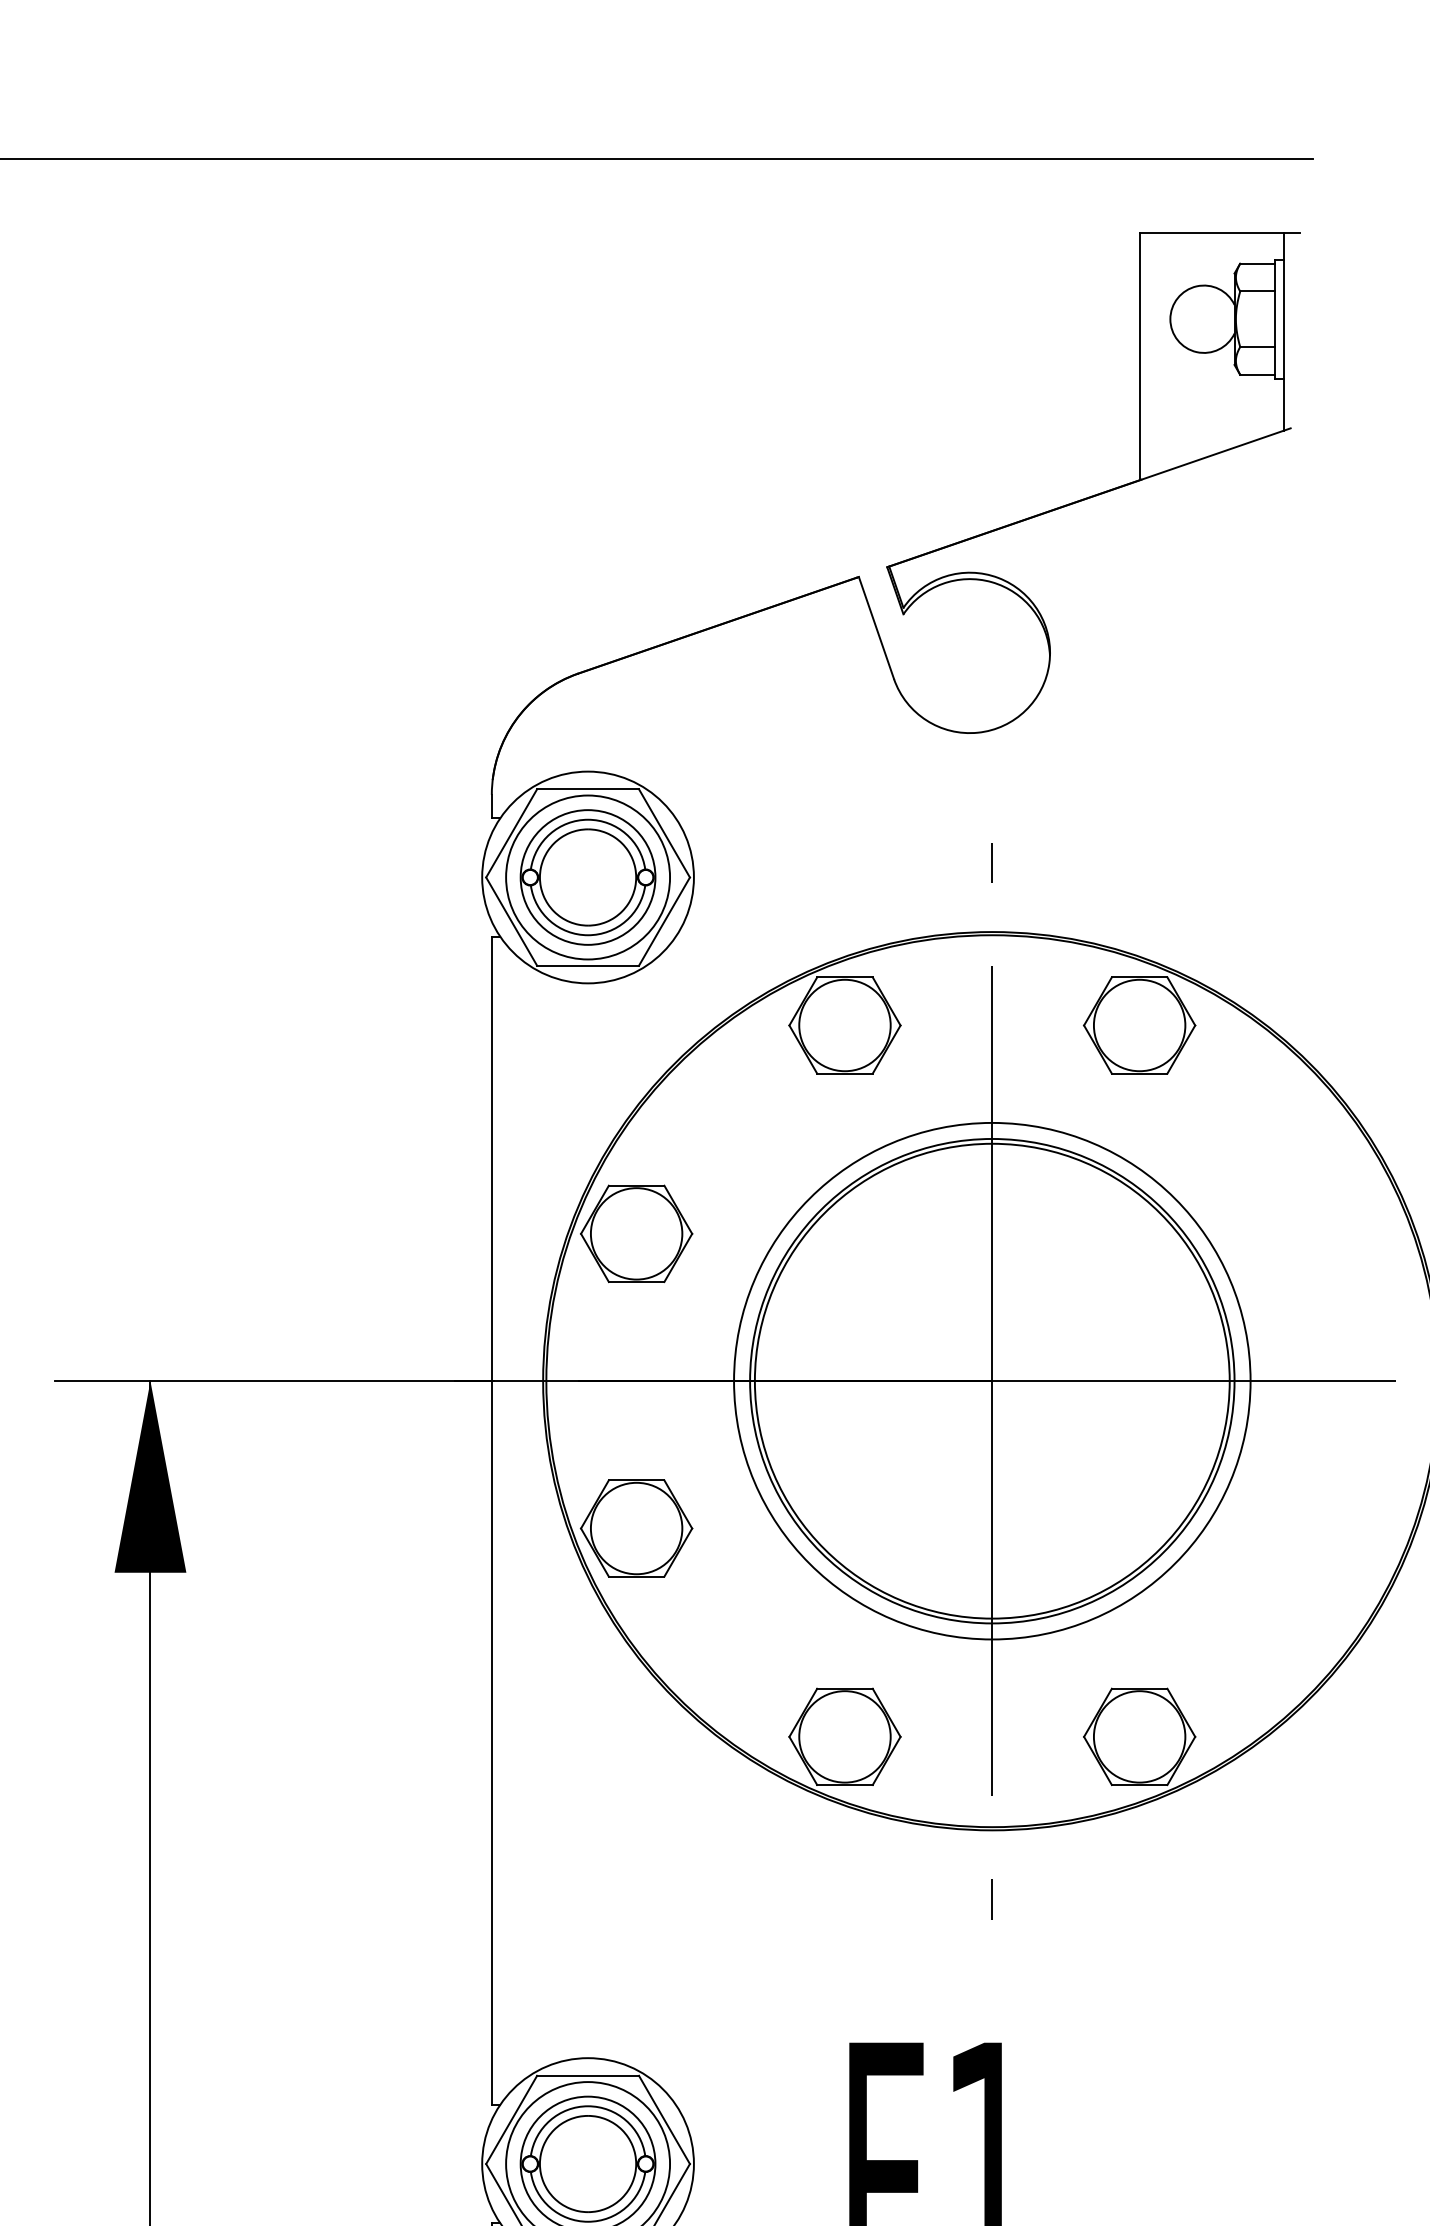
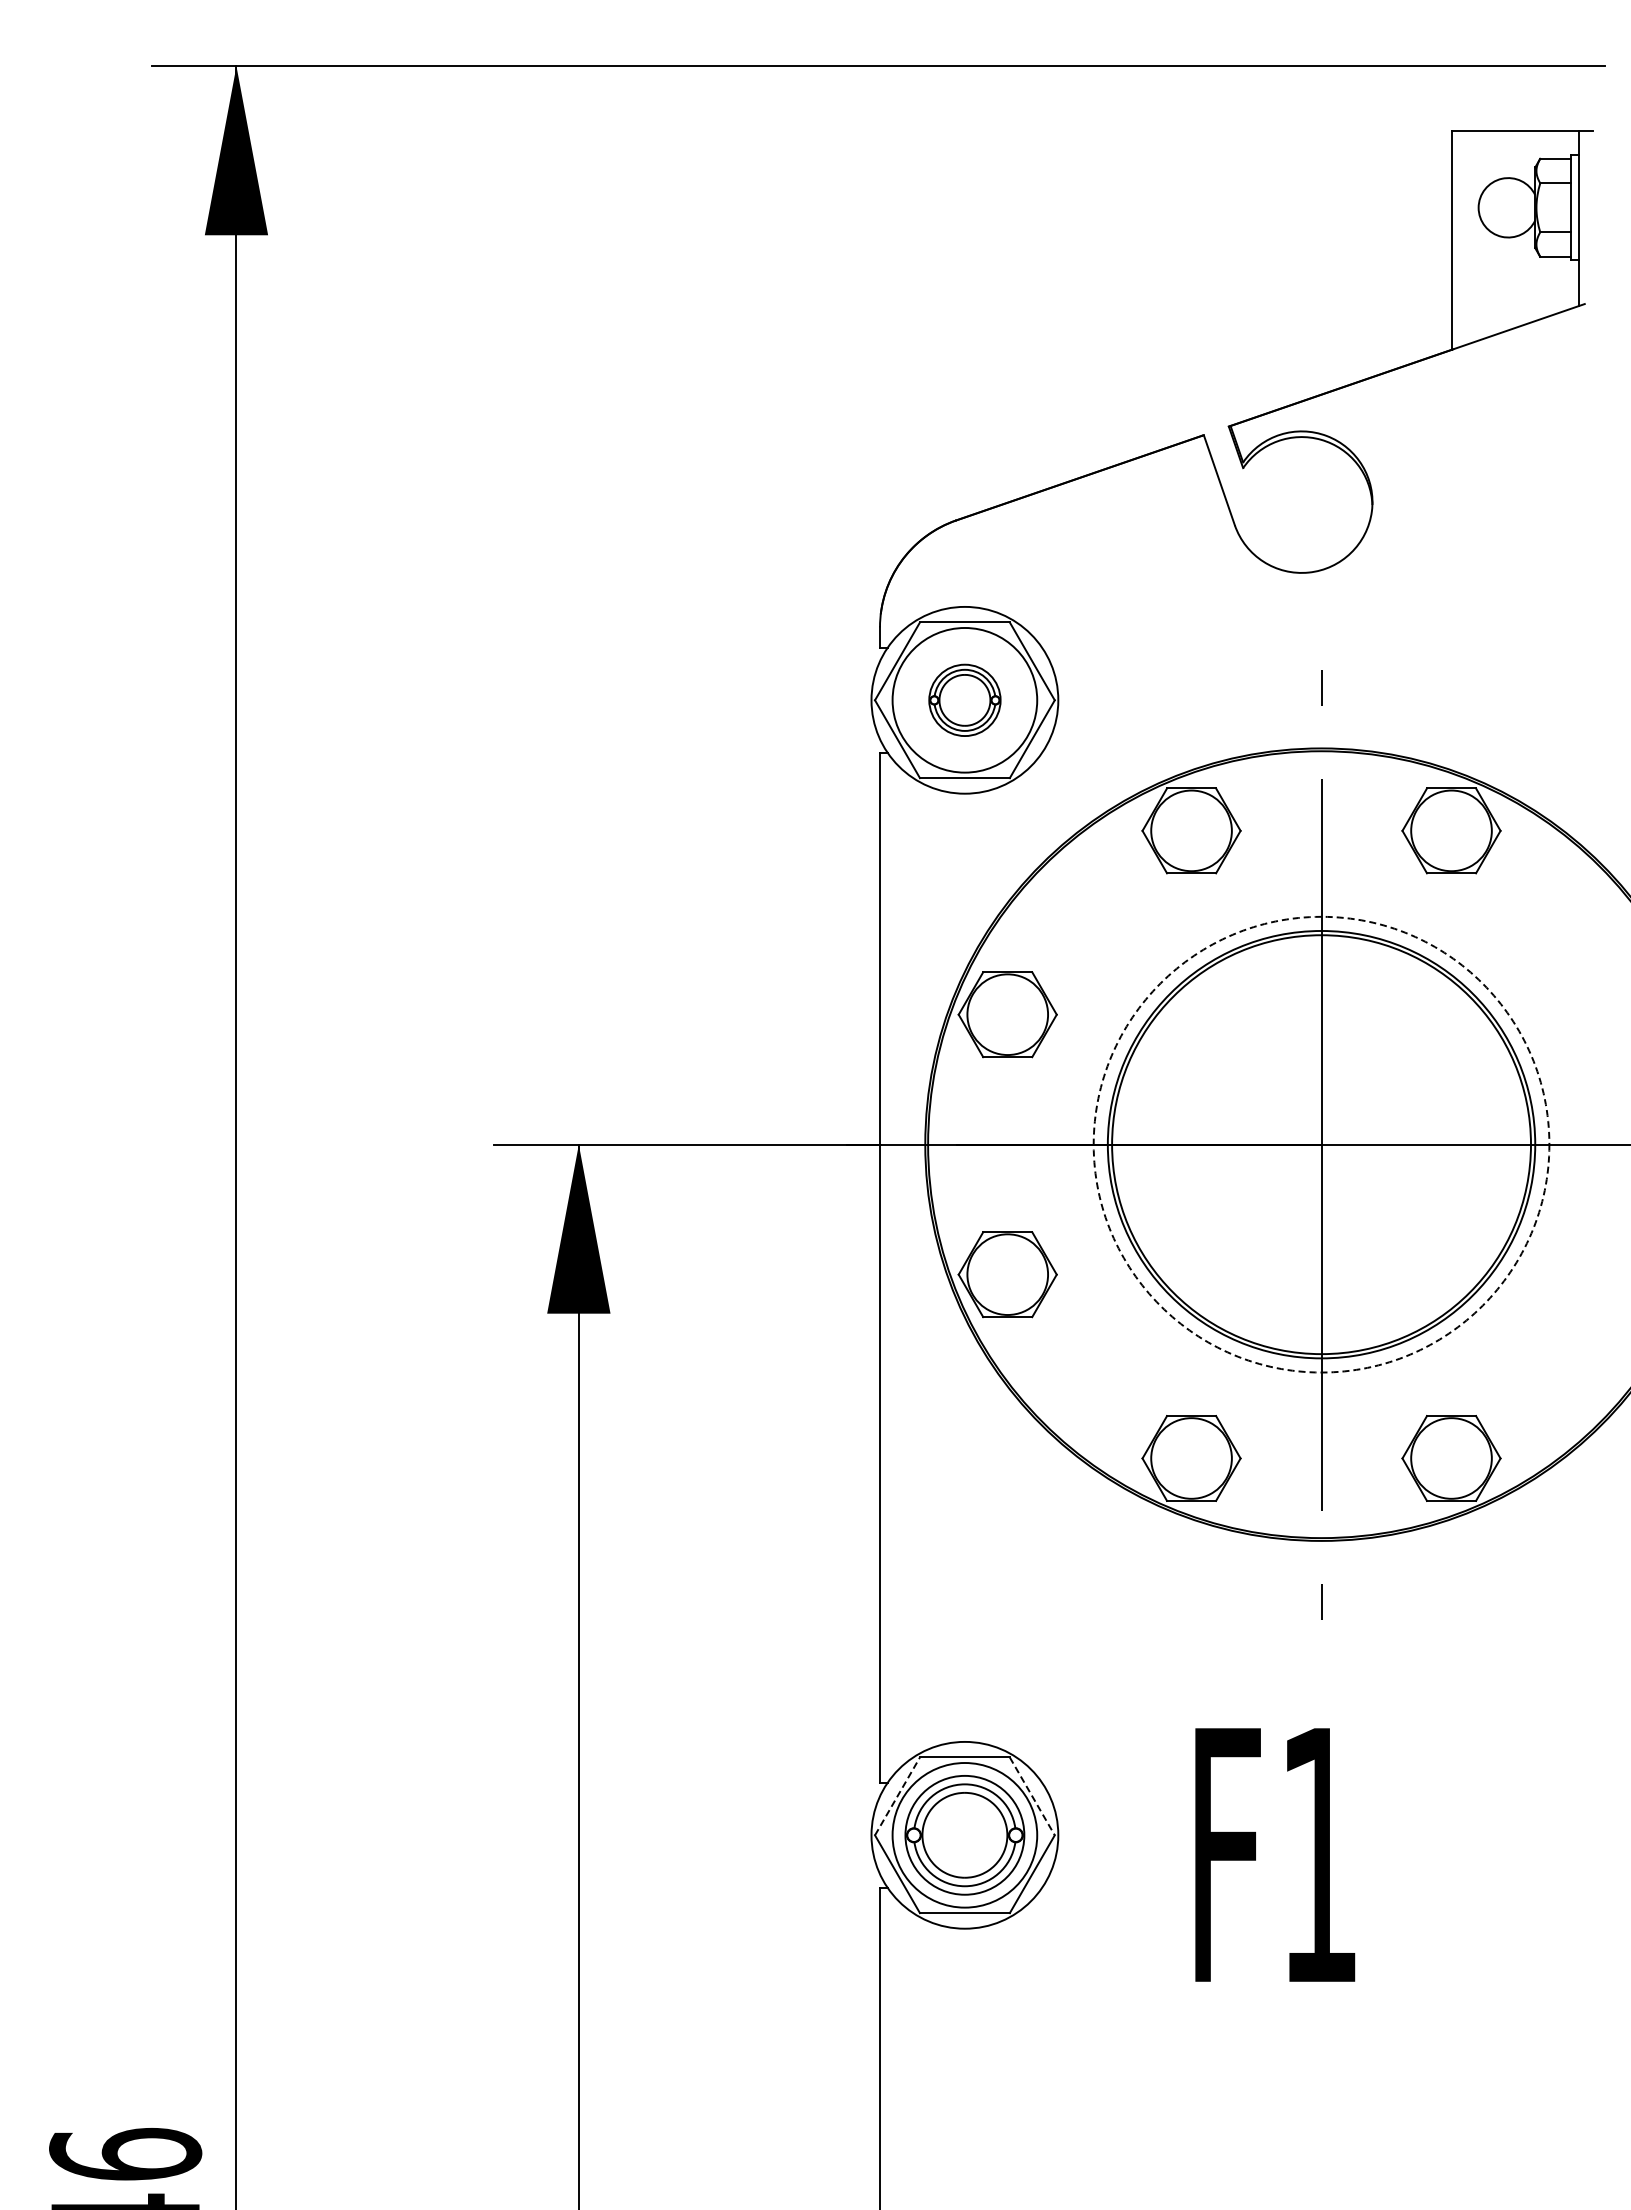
part: (587, 877) -> (964, 700), size x0.6
circle: (992, 1380) -> (1321, 1144), solid -> dashed
line: (511, 2120) -> (897, 1796), solid -> dashed
line: (664, 2120) -> (1032, 1796), solid -> dashed

